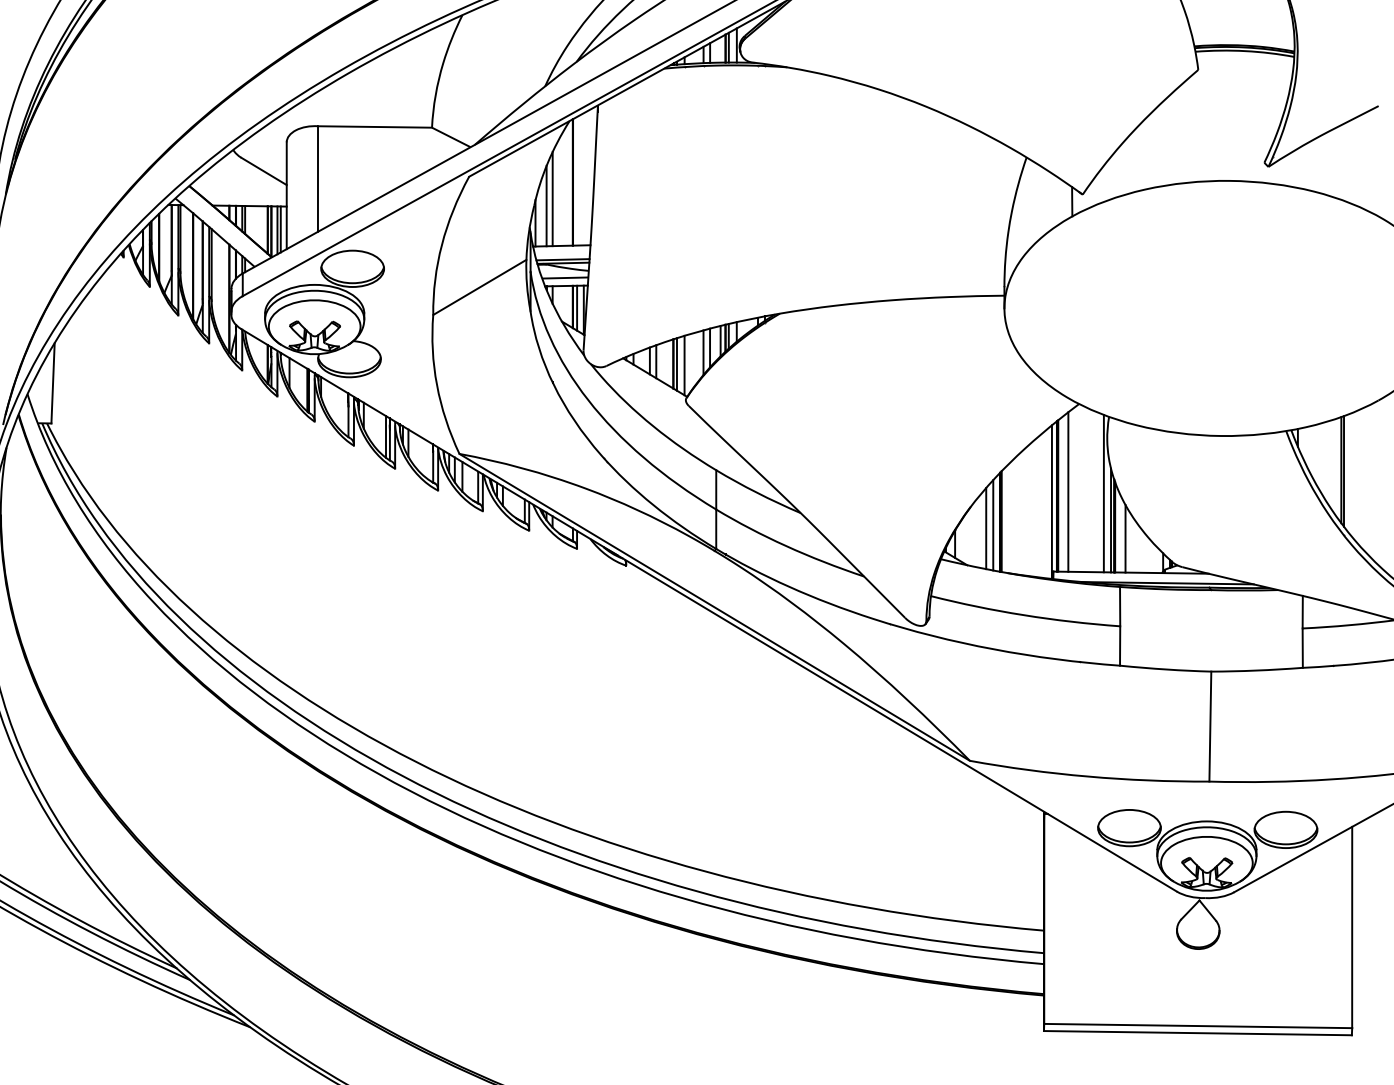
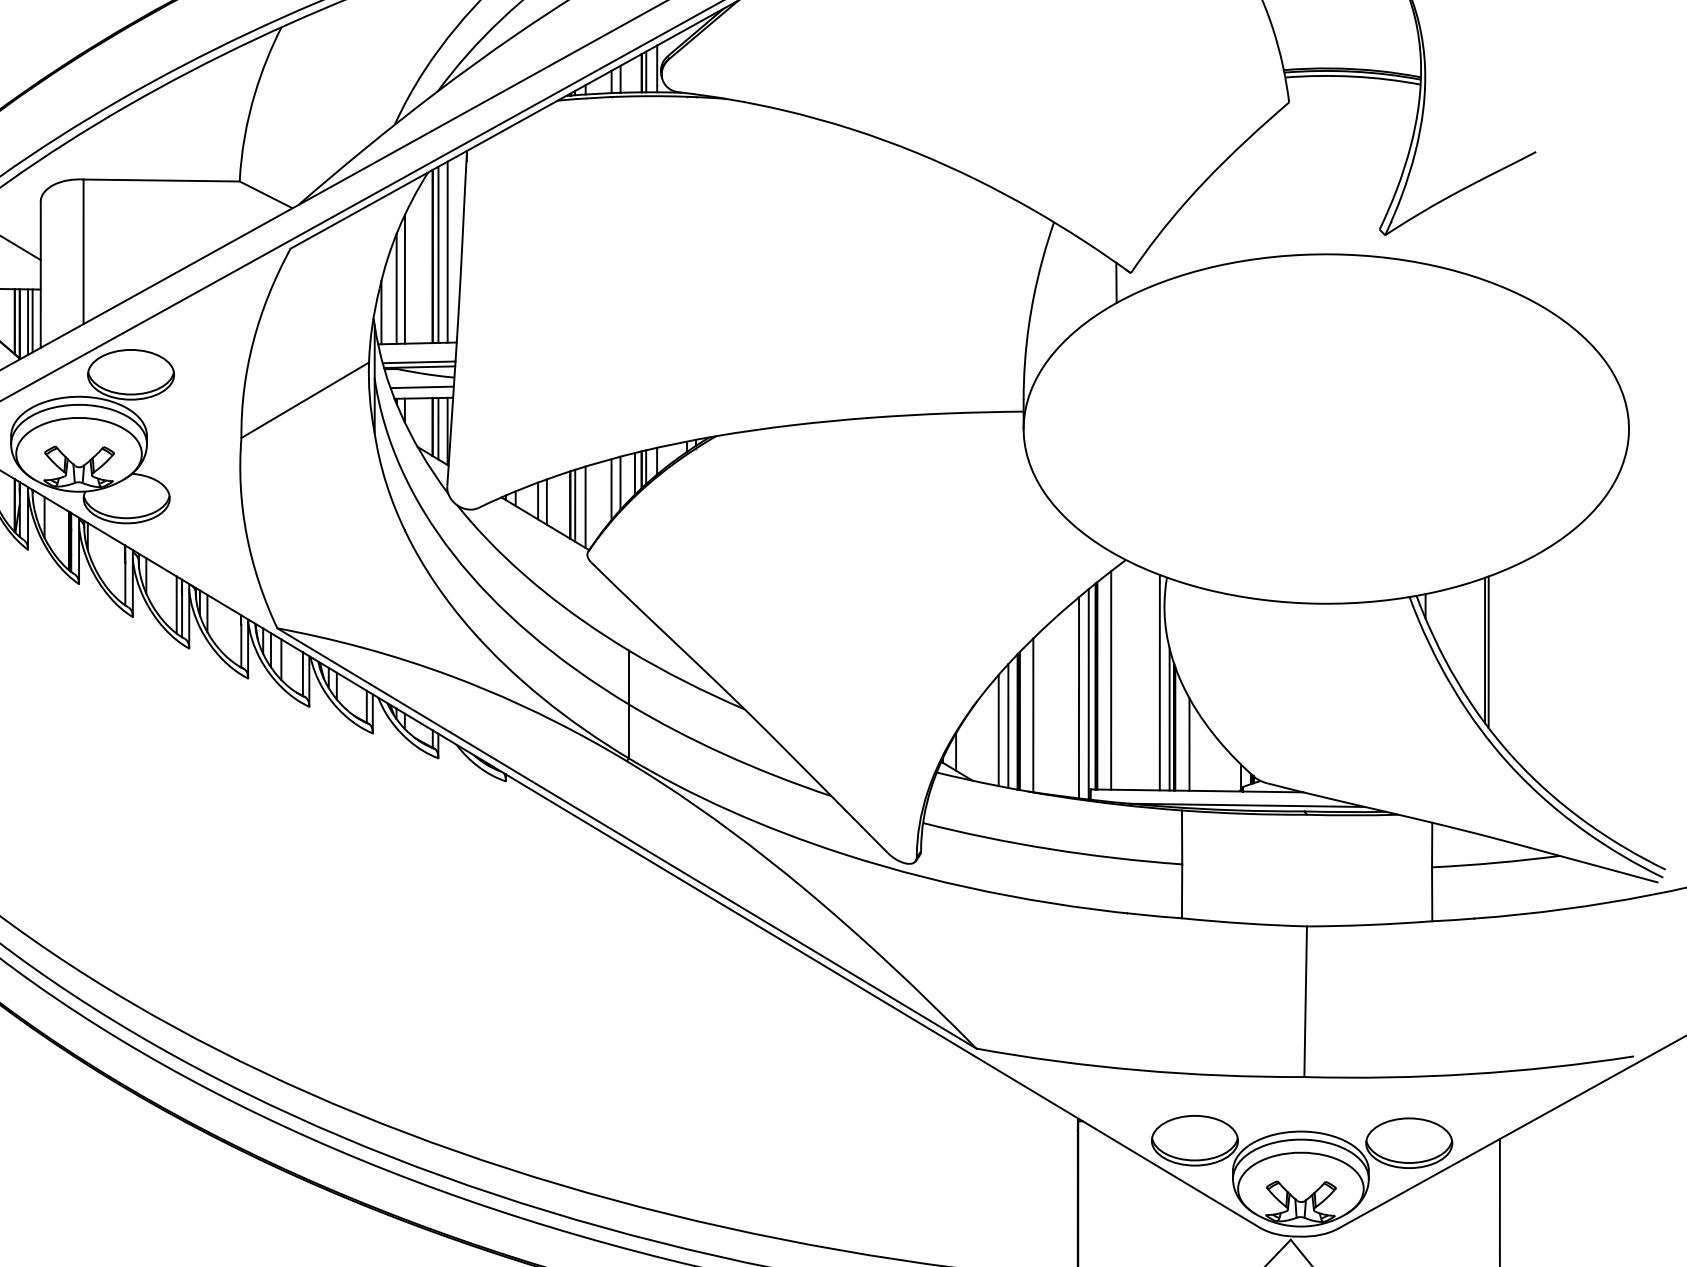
line: (583, 179) -> (447, 252), added
line: (577, 180) -> (438, 253), added
line: (1044, 504) -> (1078, 697), added
line: (1011, 517) -> (1033, 715), added

